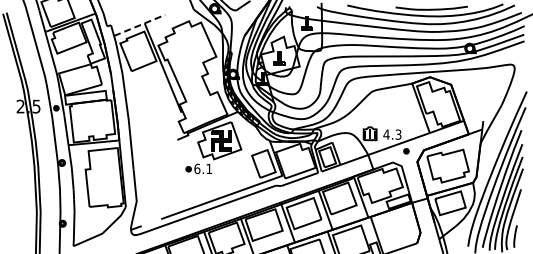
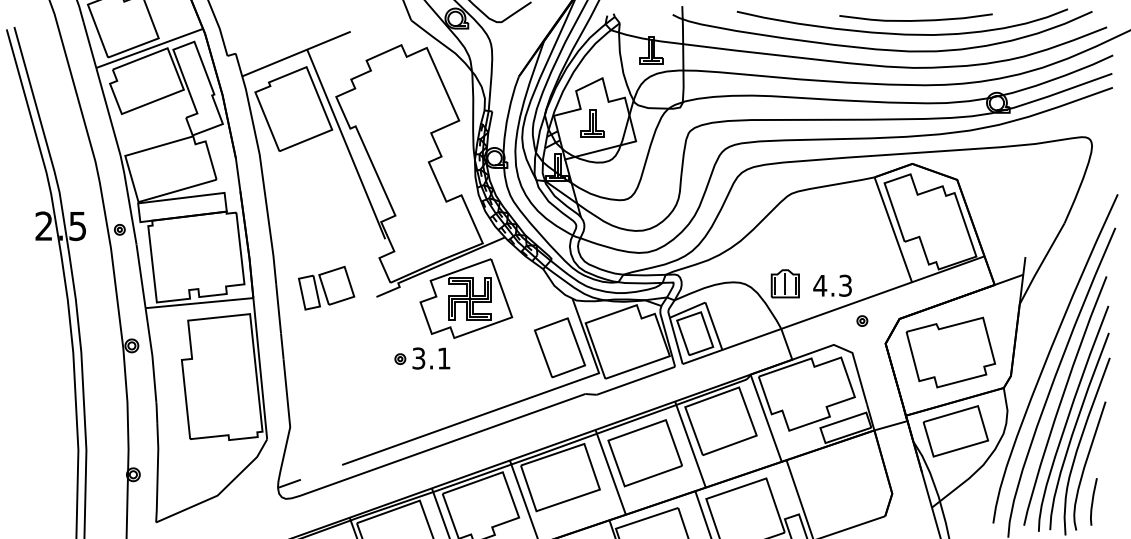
line: (140, 25) -> (298, 54), dashed -> solid
part: (153, 135) -> (325, 287), added
text: (197, 168) -> (419, 357), 6.1 -> 3.1

